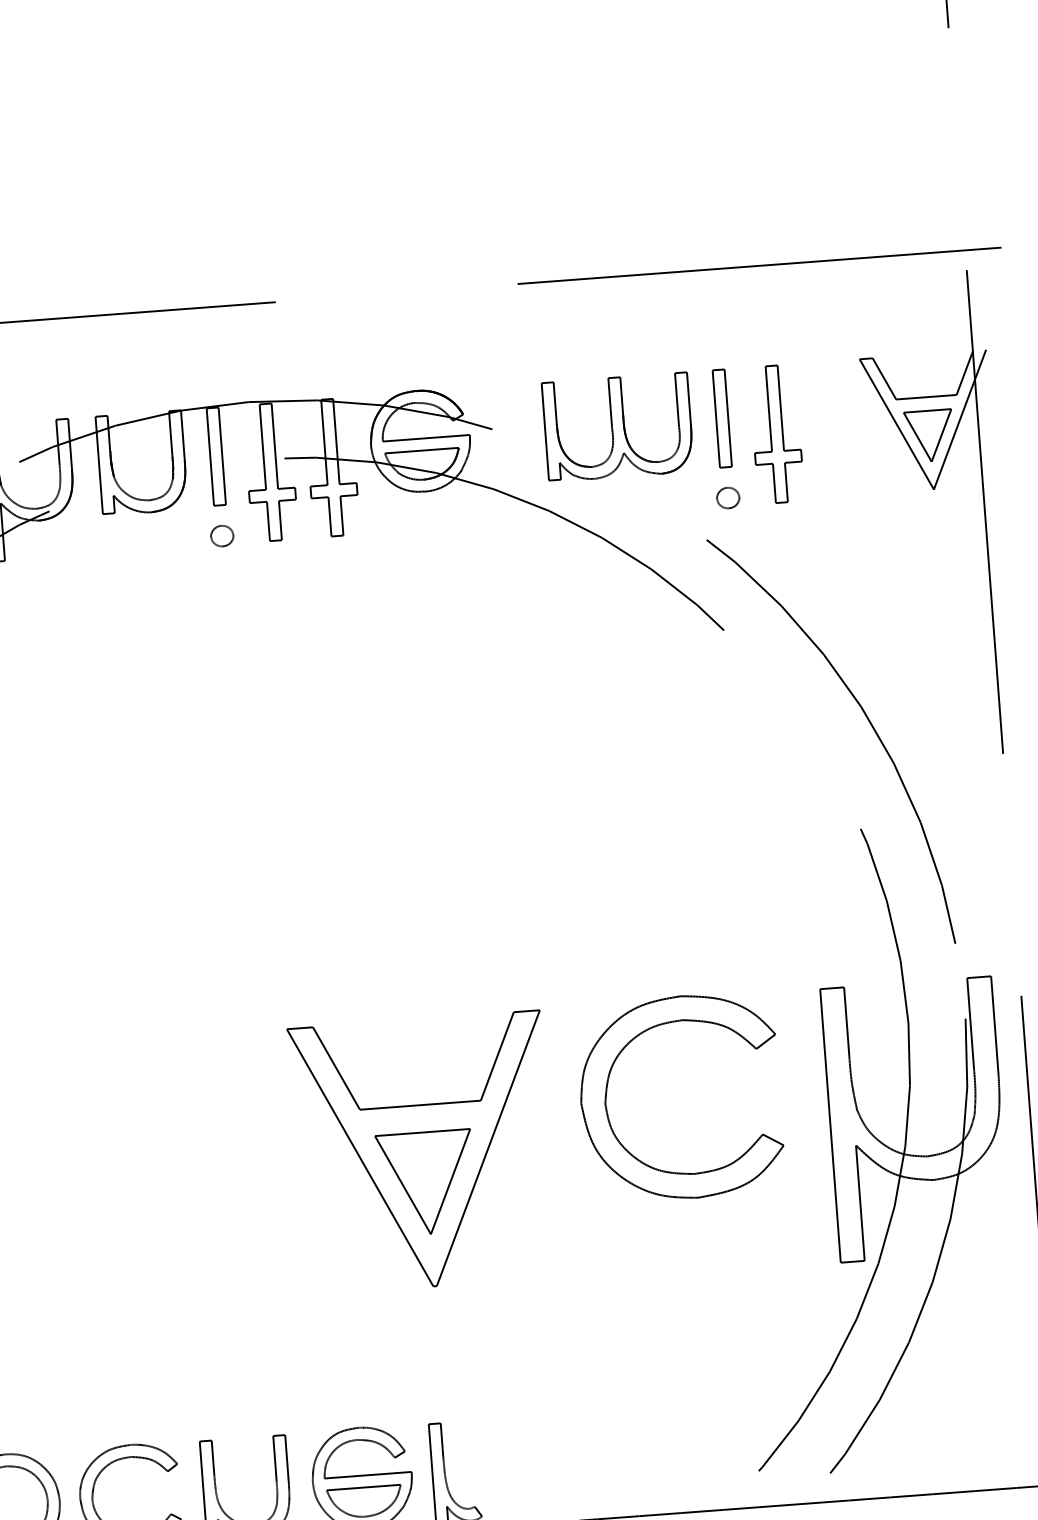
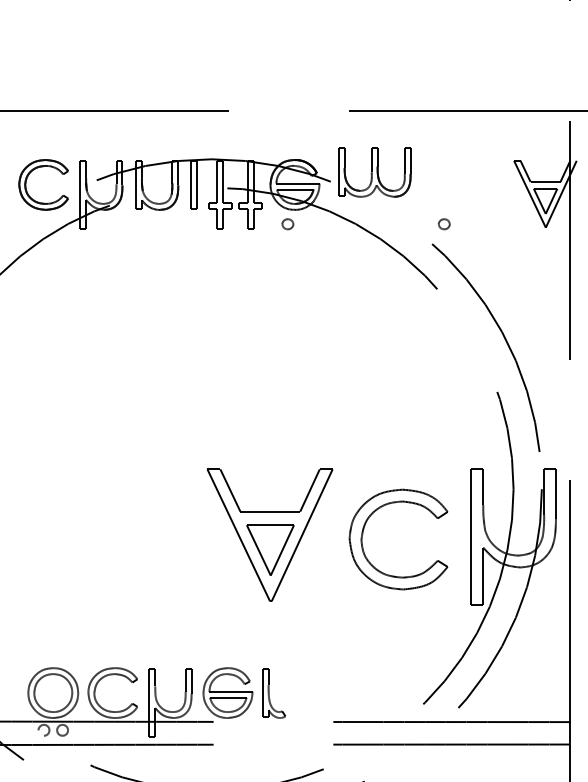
part: (720, 417) -> (443, 184), removed
part: (617, 427) -> (374, 172), moved
part: (776, 433) -> (470, 194), removed
part: (221, 536) -> (287, 224), moved
part: (608, 1092) -> (363, 534), moved

